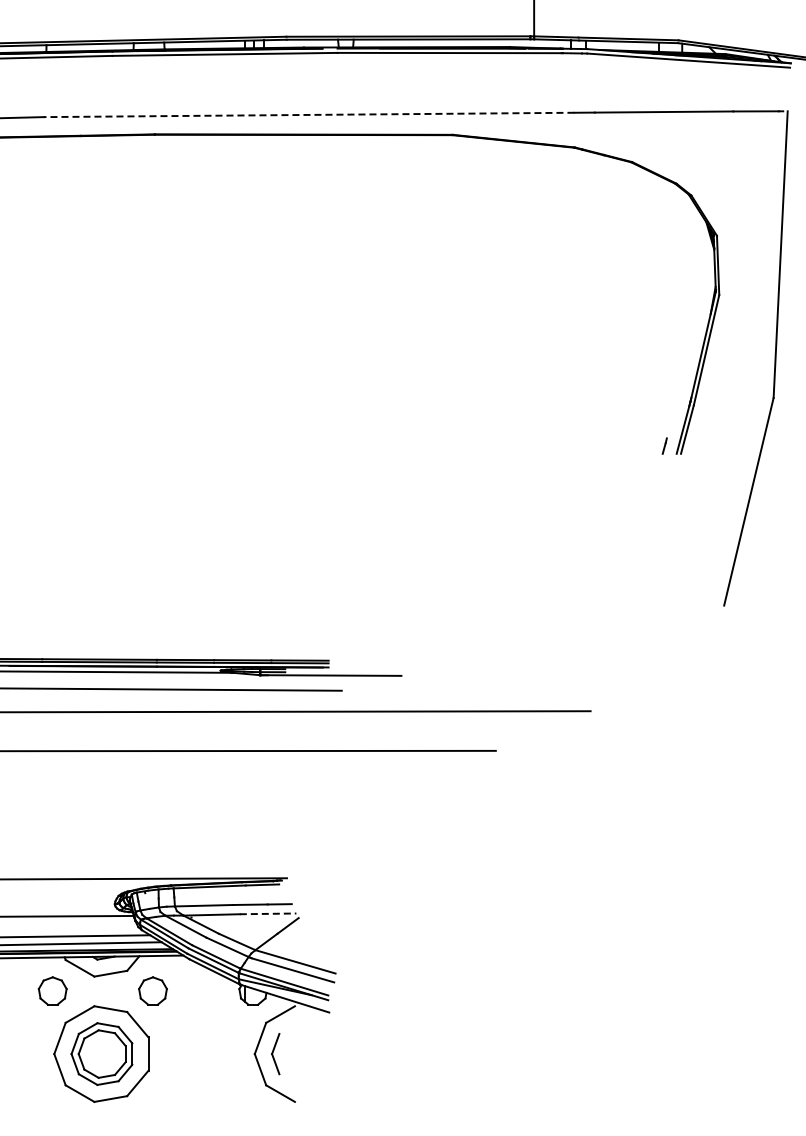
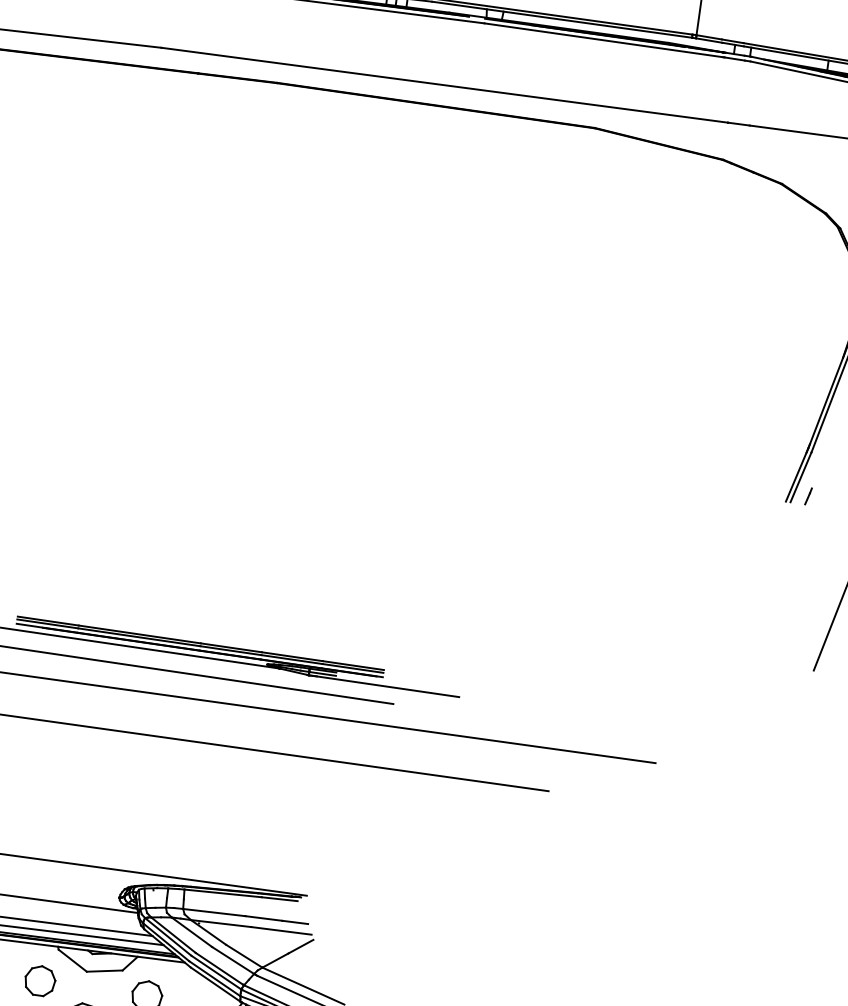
line: (308, 114) -> (444, 84), dashed -> solid
line: (664, 445) -> (808, 495), moved
line: (268, 913) -> (281, 930), dashed -> solid

